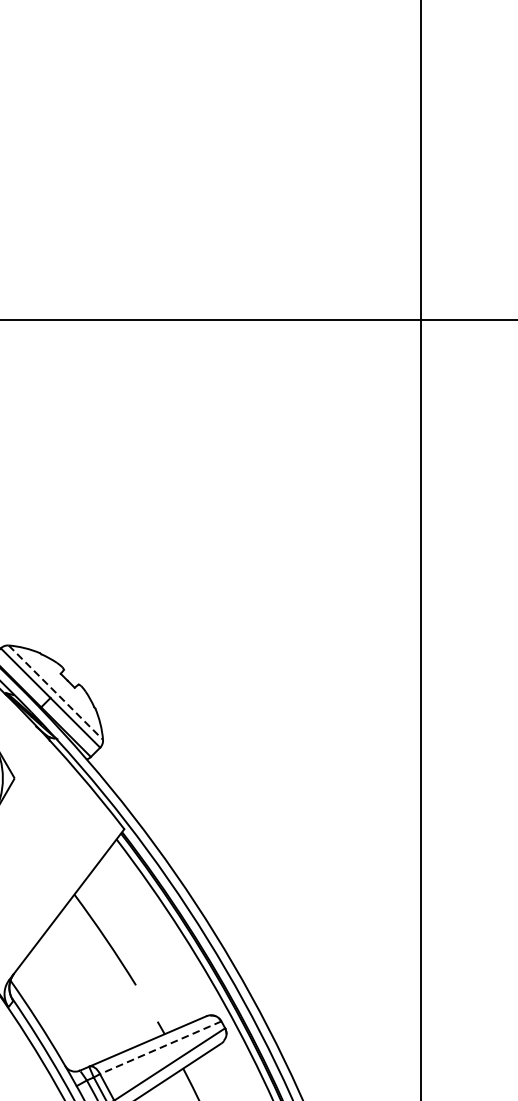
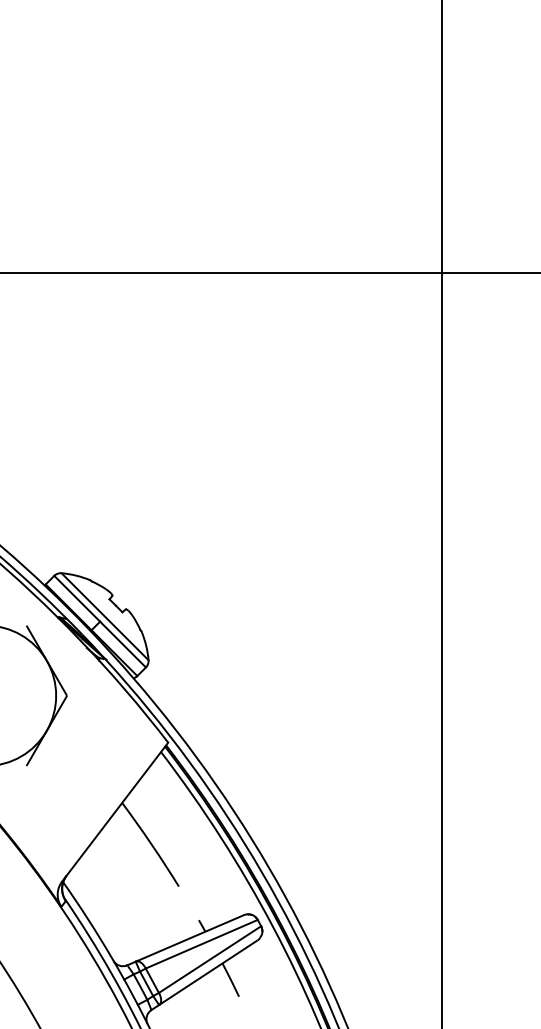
line: (56, 692) -> (105, 616), dashed -> solid
line: (160, 1048) -> (201, 944), dashed -> solid

